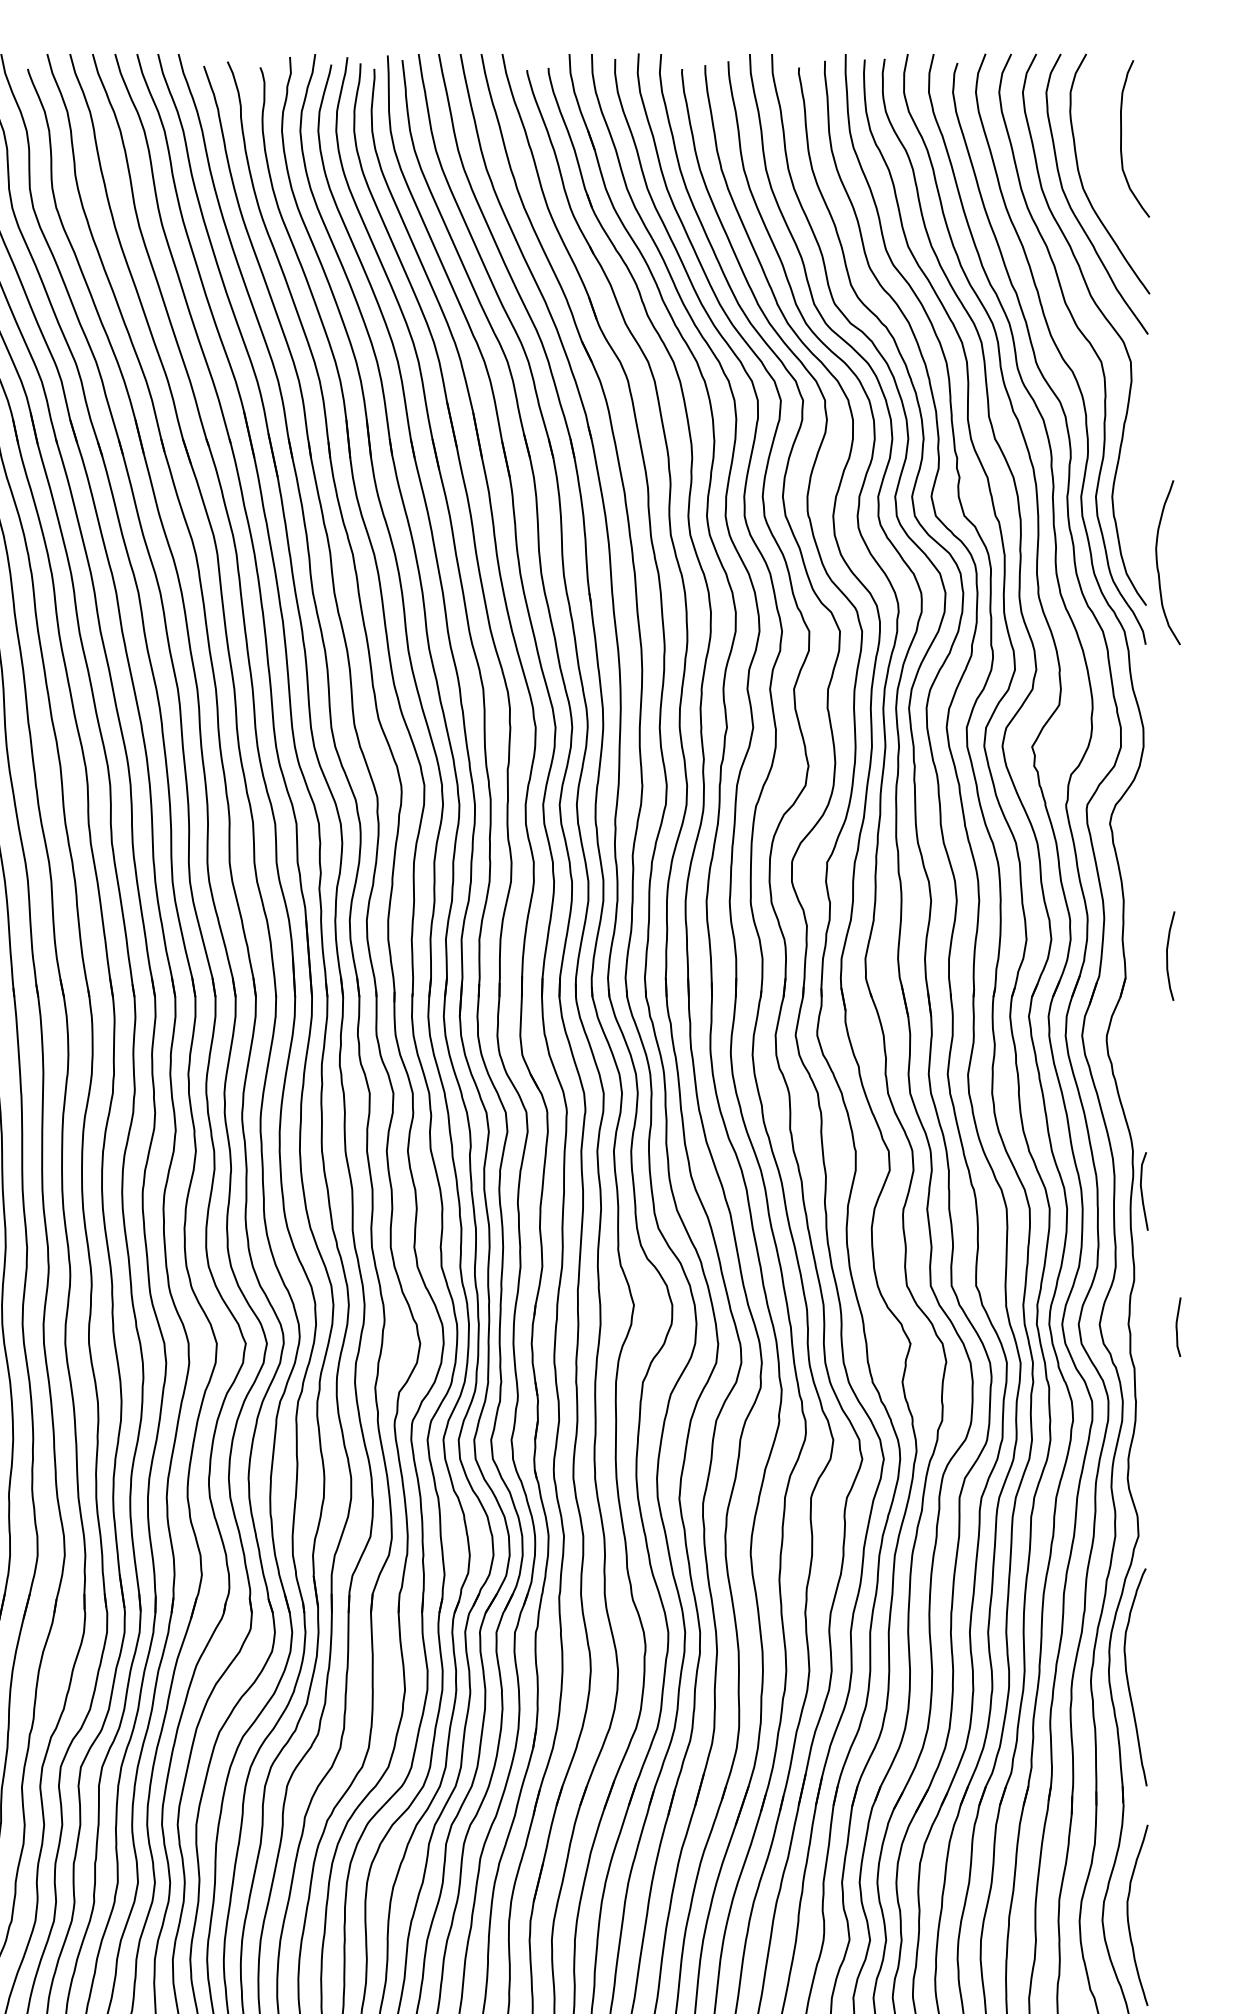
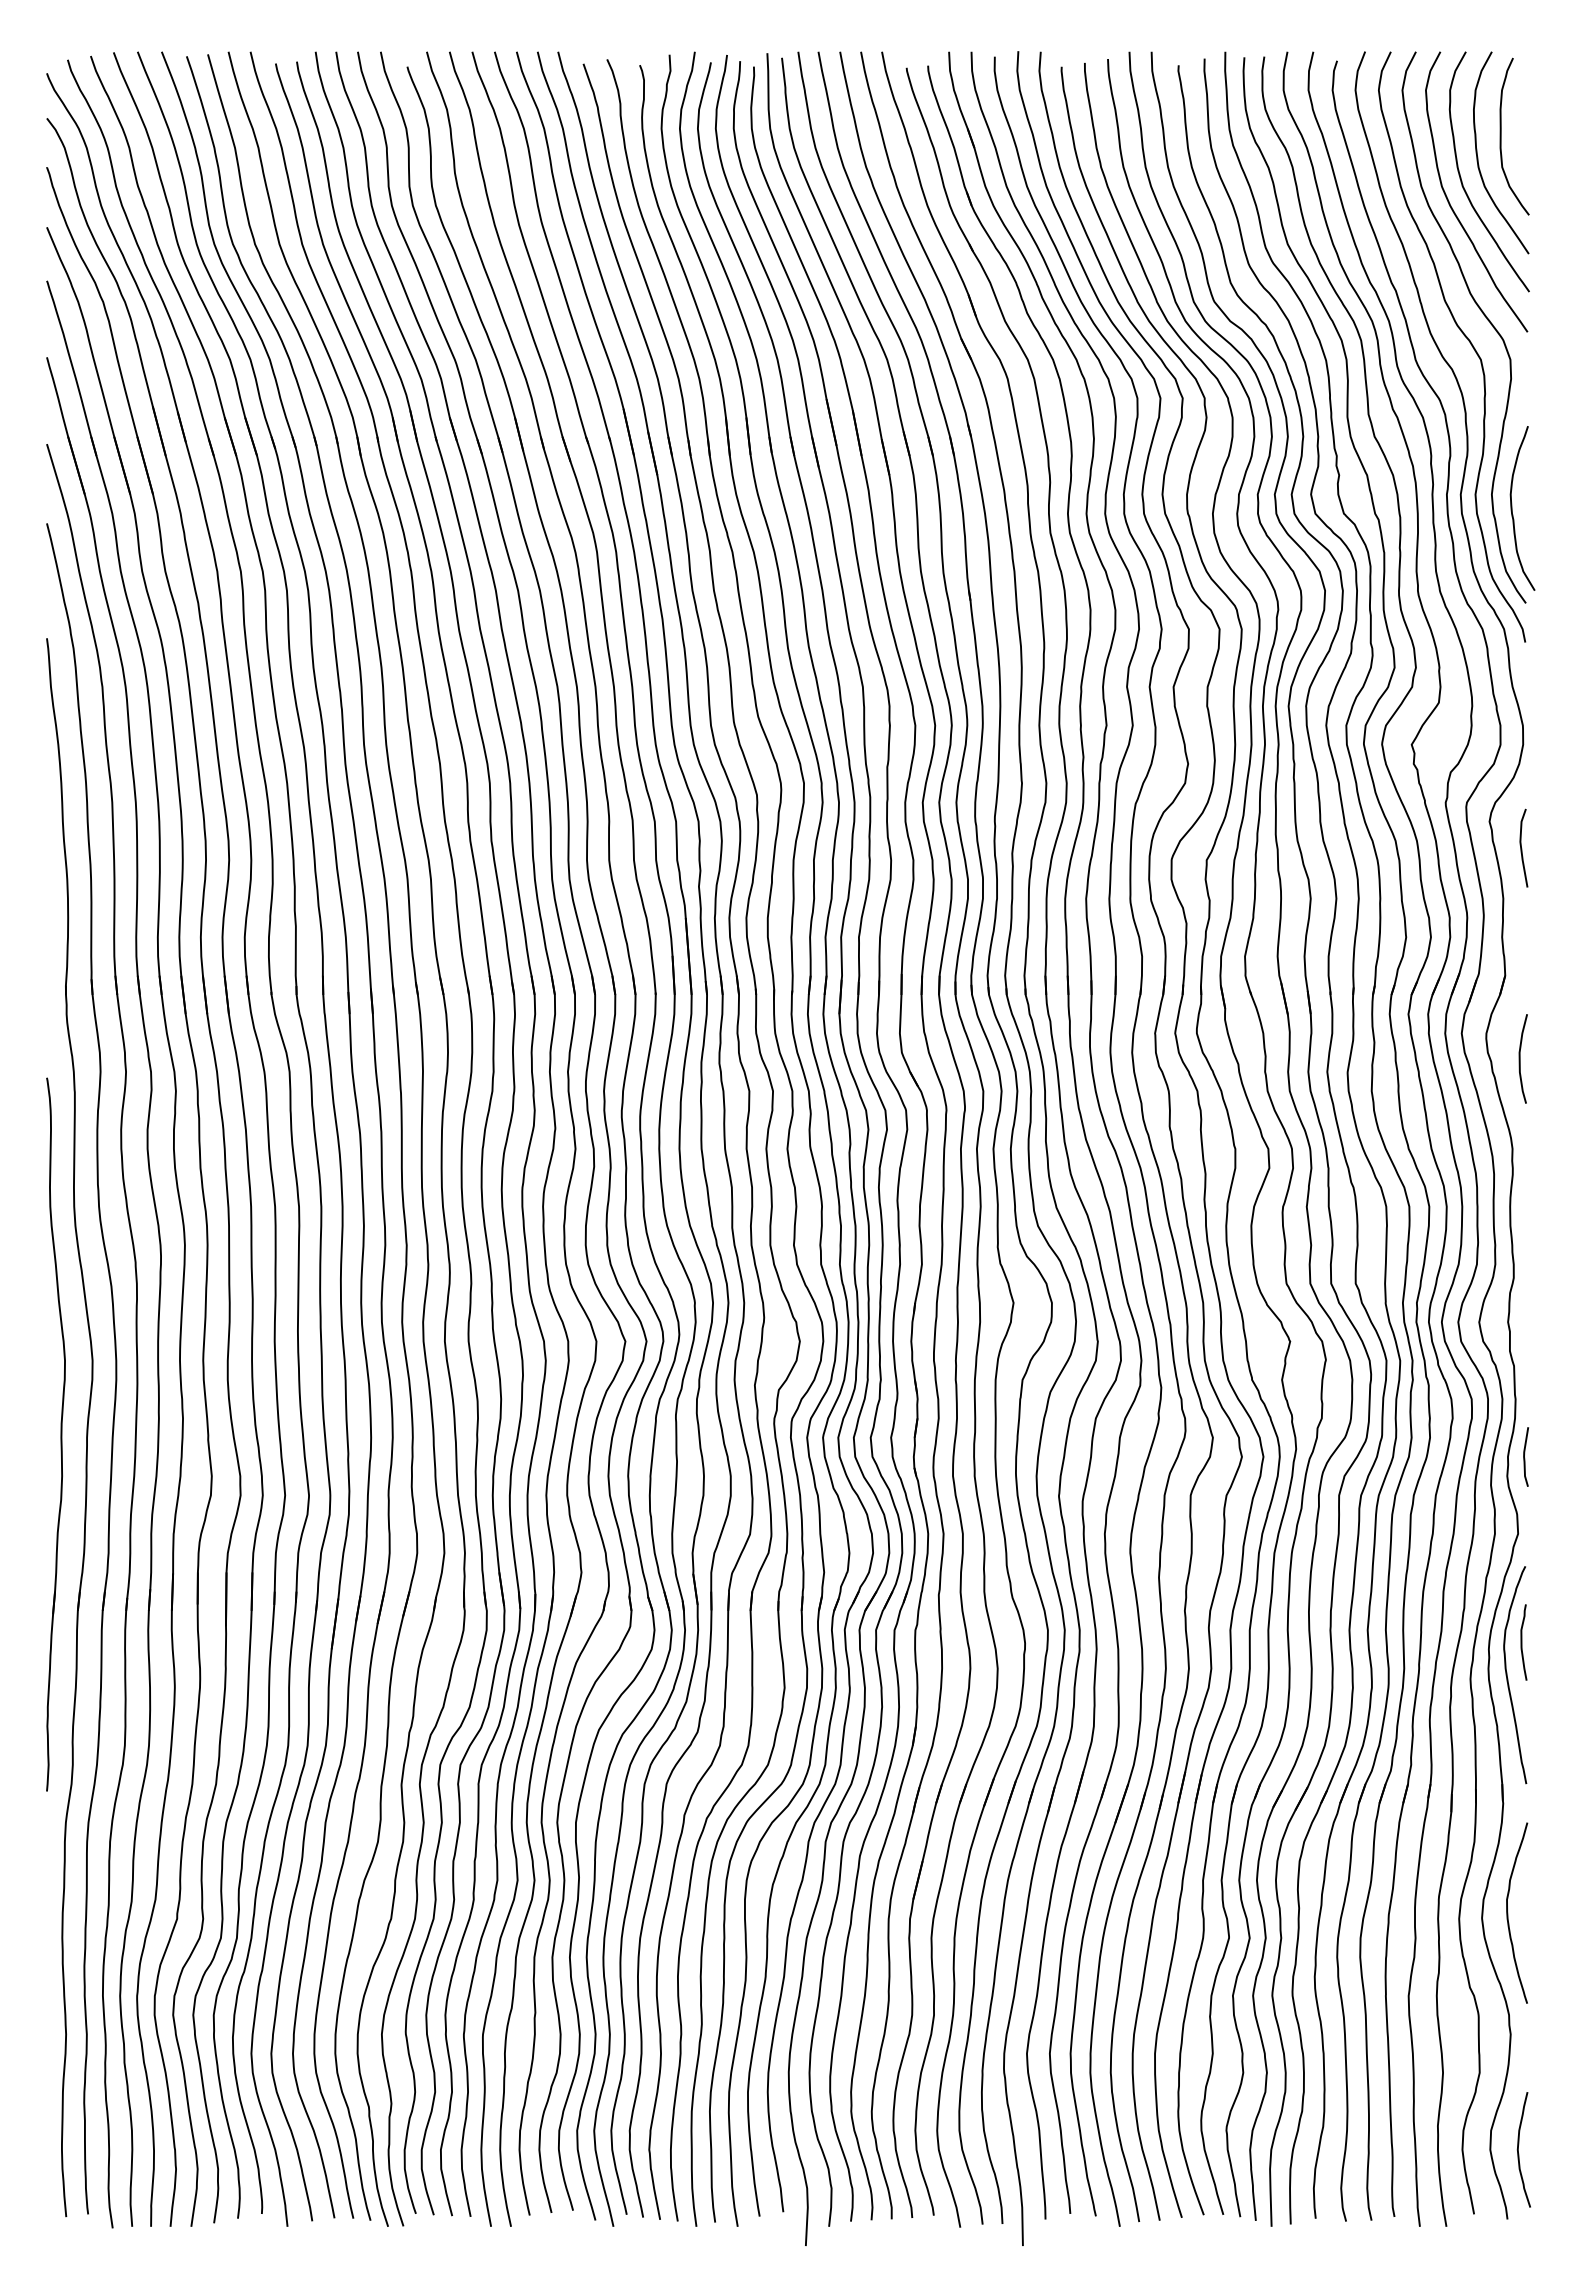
curve: (1098, 159) -> (1478, 157), added
curve: (1157, 562) -> (1512, 508), moved
curve: (1167, 955) -> (1520, 1058), moved
line: (1142, 1191) -> (1522, 848), moved
curve: (1176, 1326) -> (1524, 1456), moved
curve: (1142, 1644) -> (1522, 1642), added

